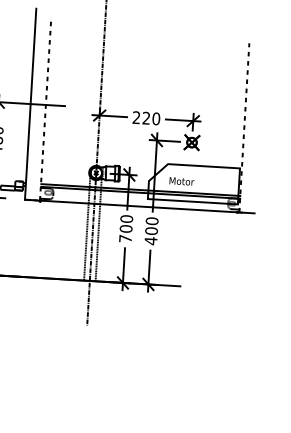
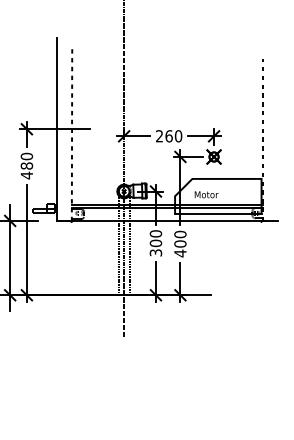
text: (145, 118) -> (168, 136), 220 -> 260
text: (125, 238) -> (155, 252), 700 -> 300

